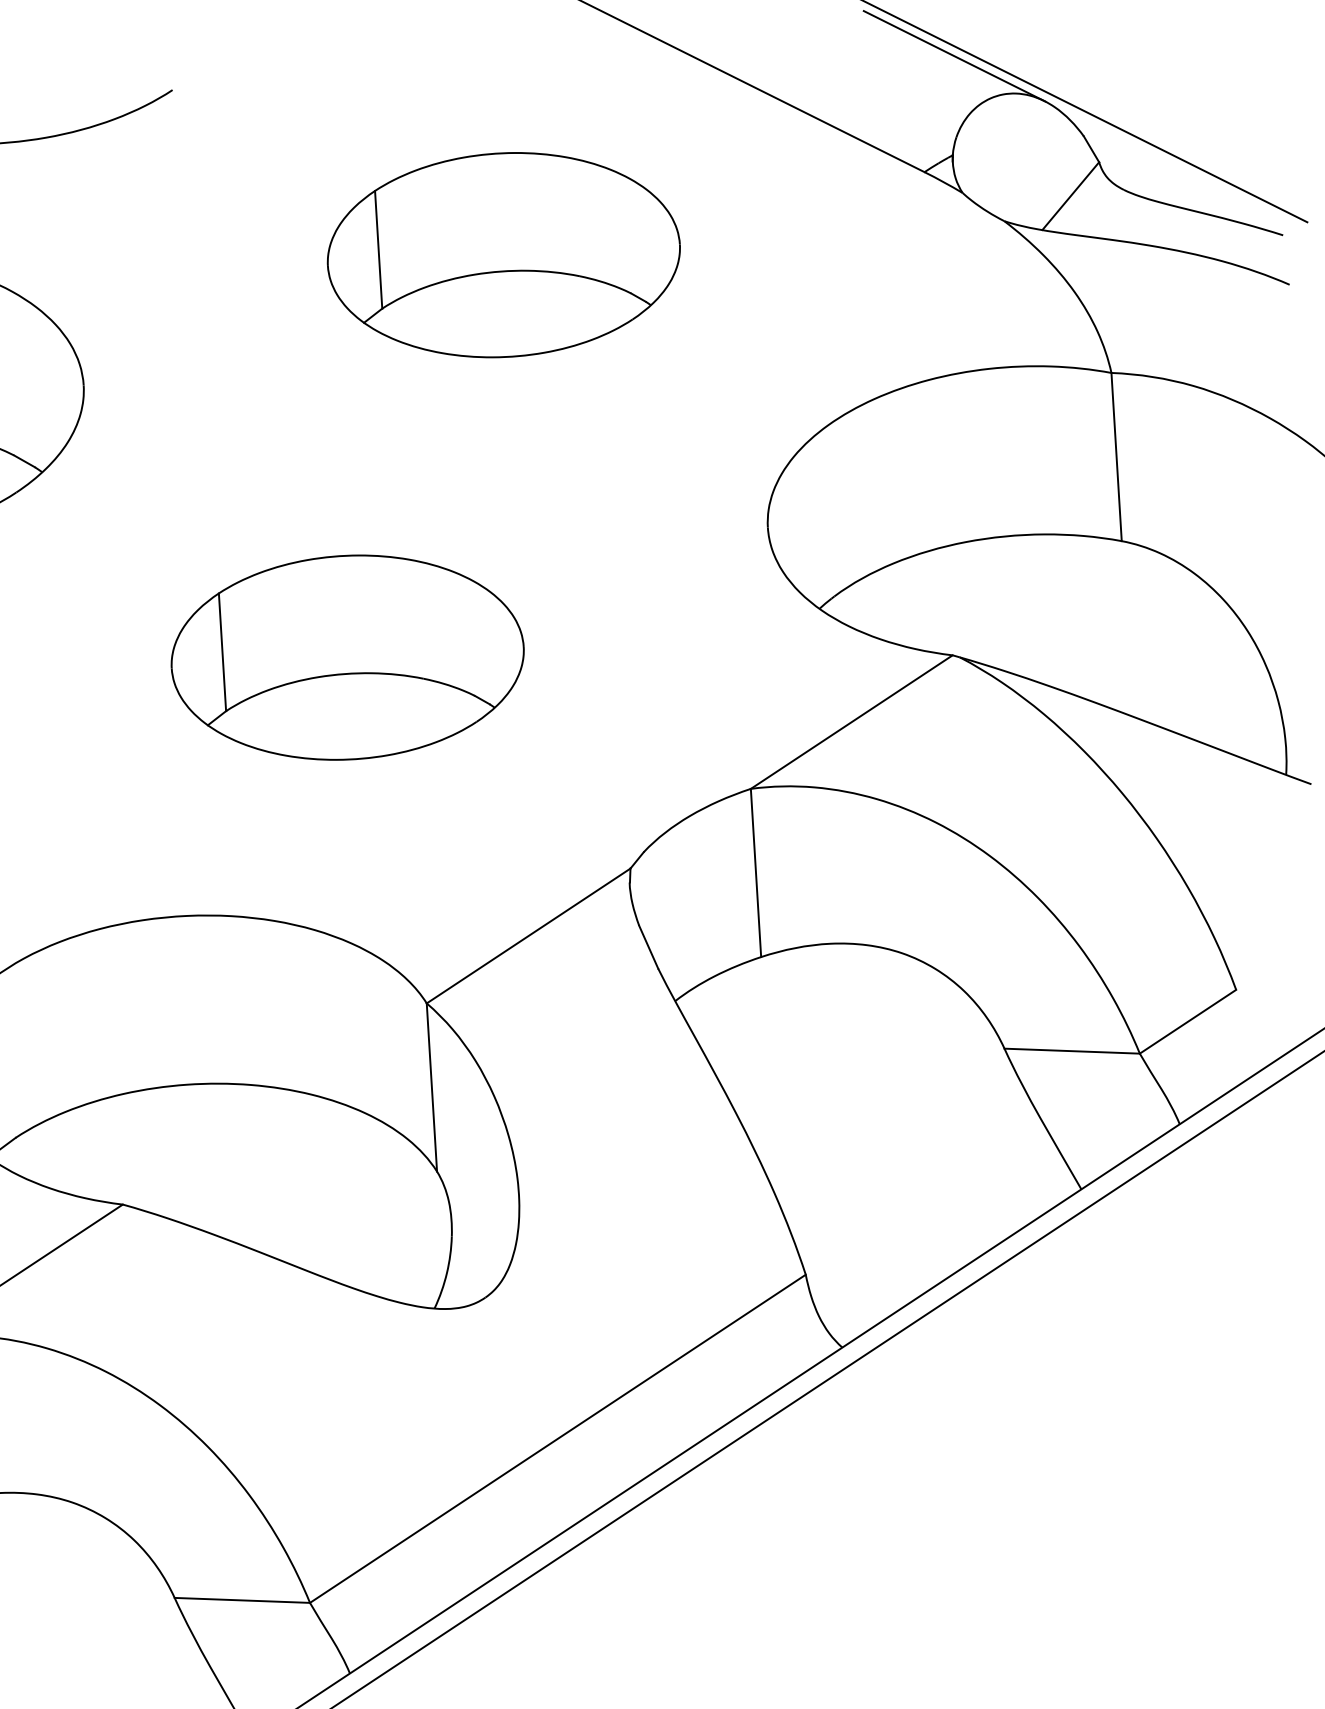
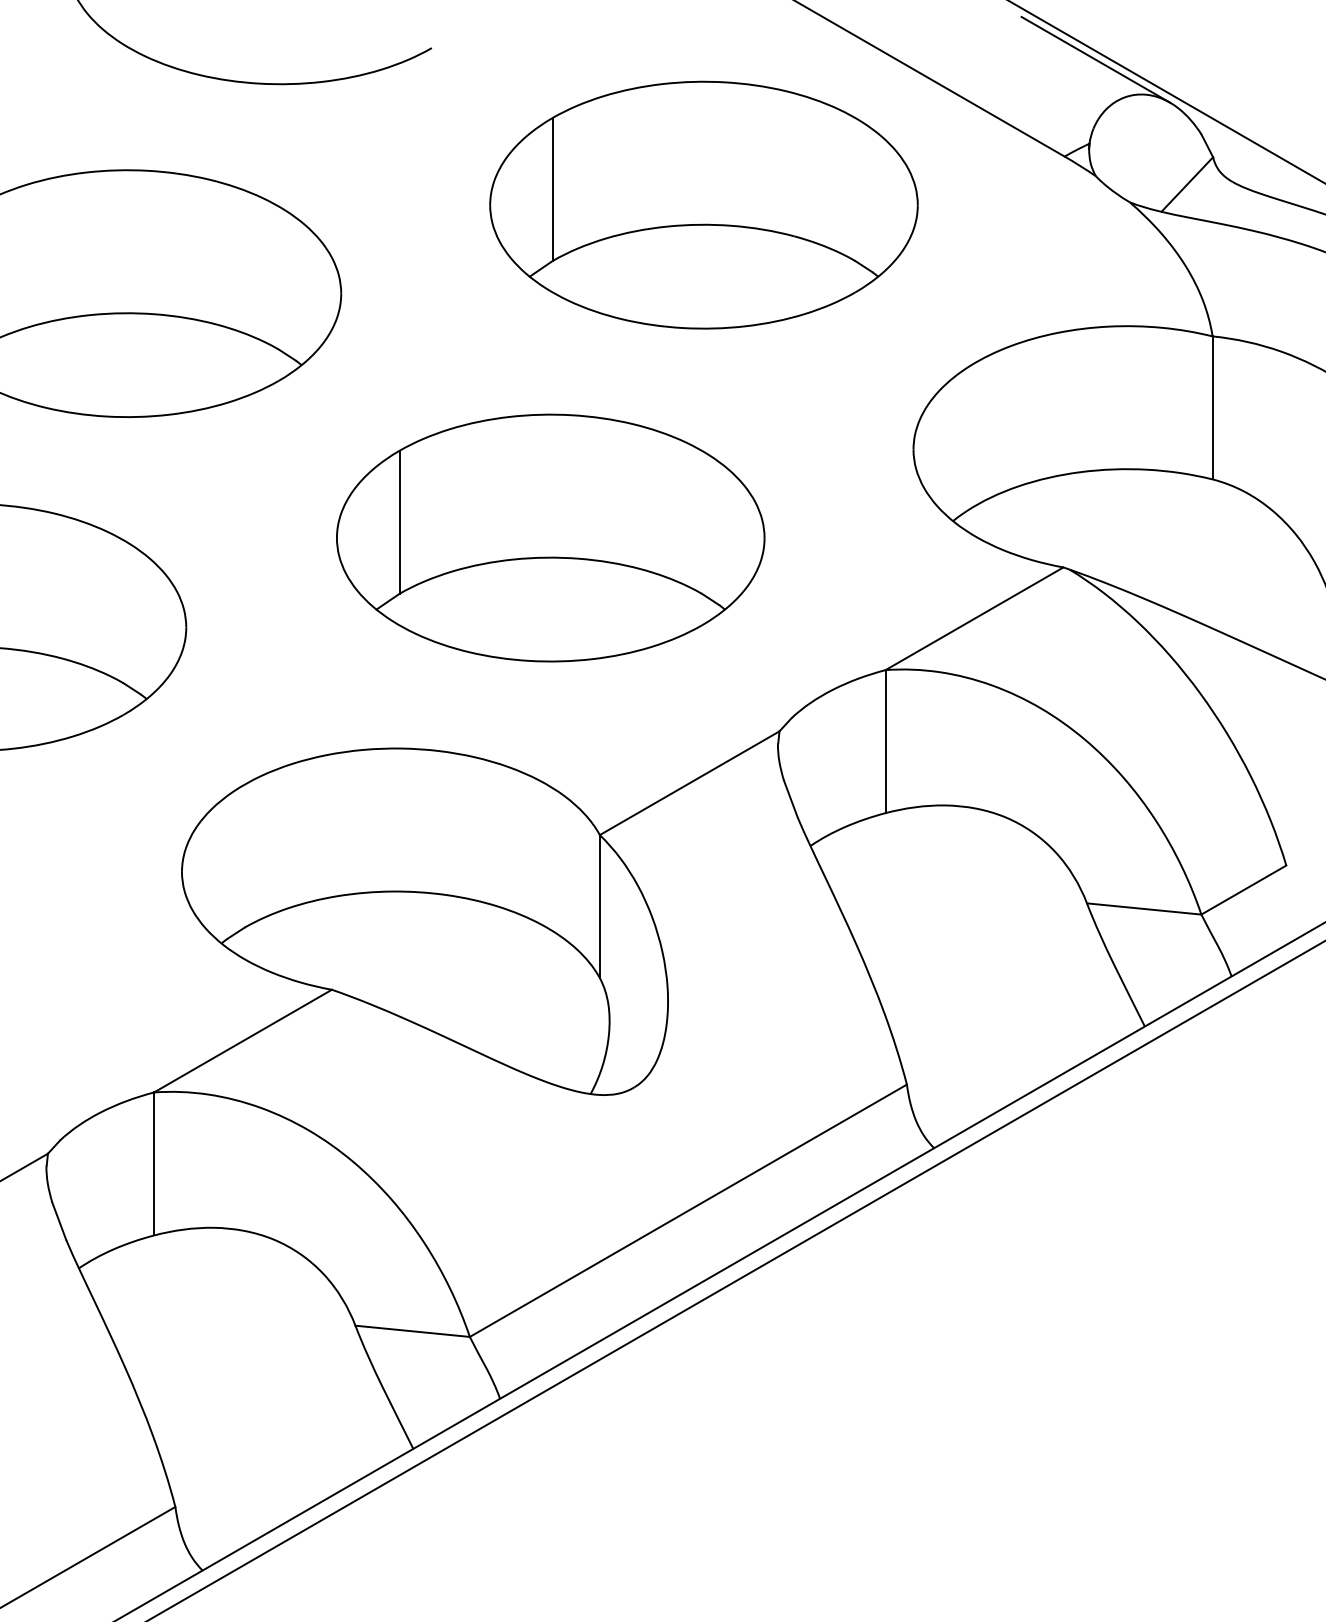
part: (503, 254) -> (703, 204), size x1.43
part: (347, 657) -> (550, 537), size x1.43

